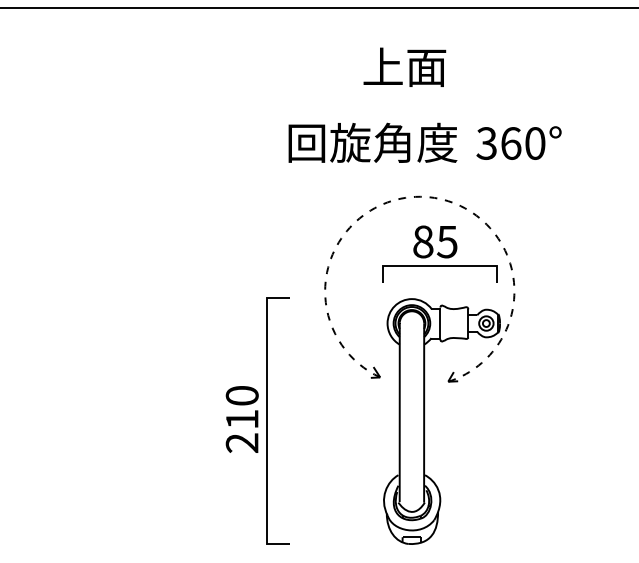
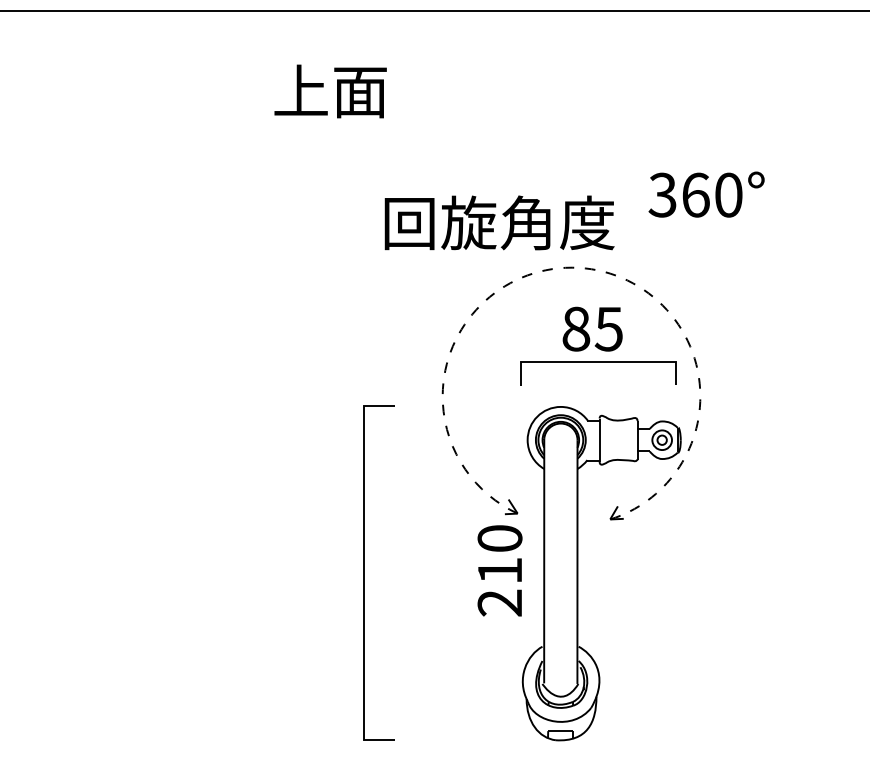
text: (404, 66) -> (330, 90), moved
text: (372, 142) -> (498, 222), moved
text: (241, 419) -> (498, 570), moved

